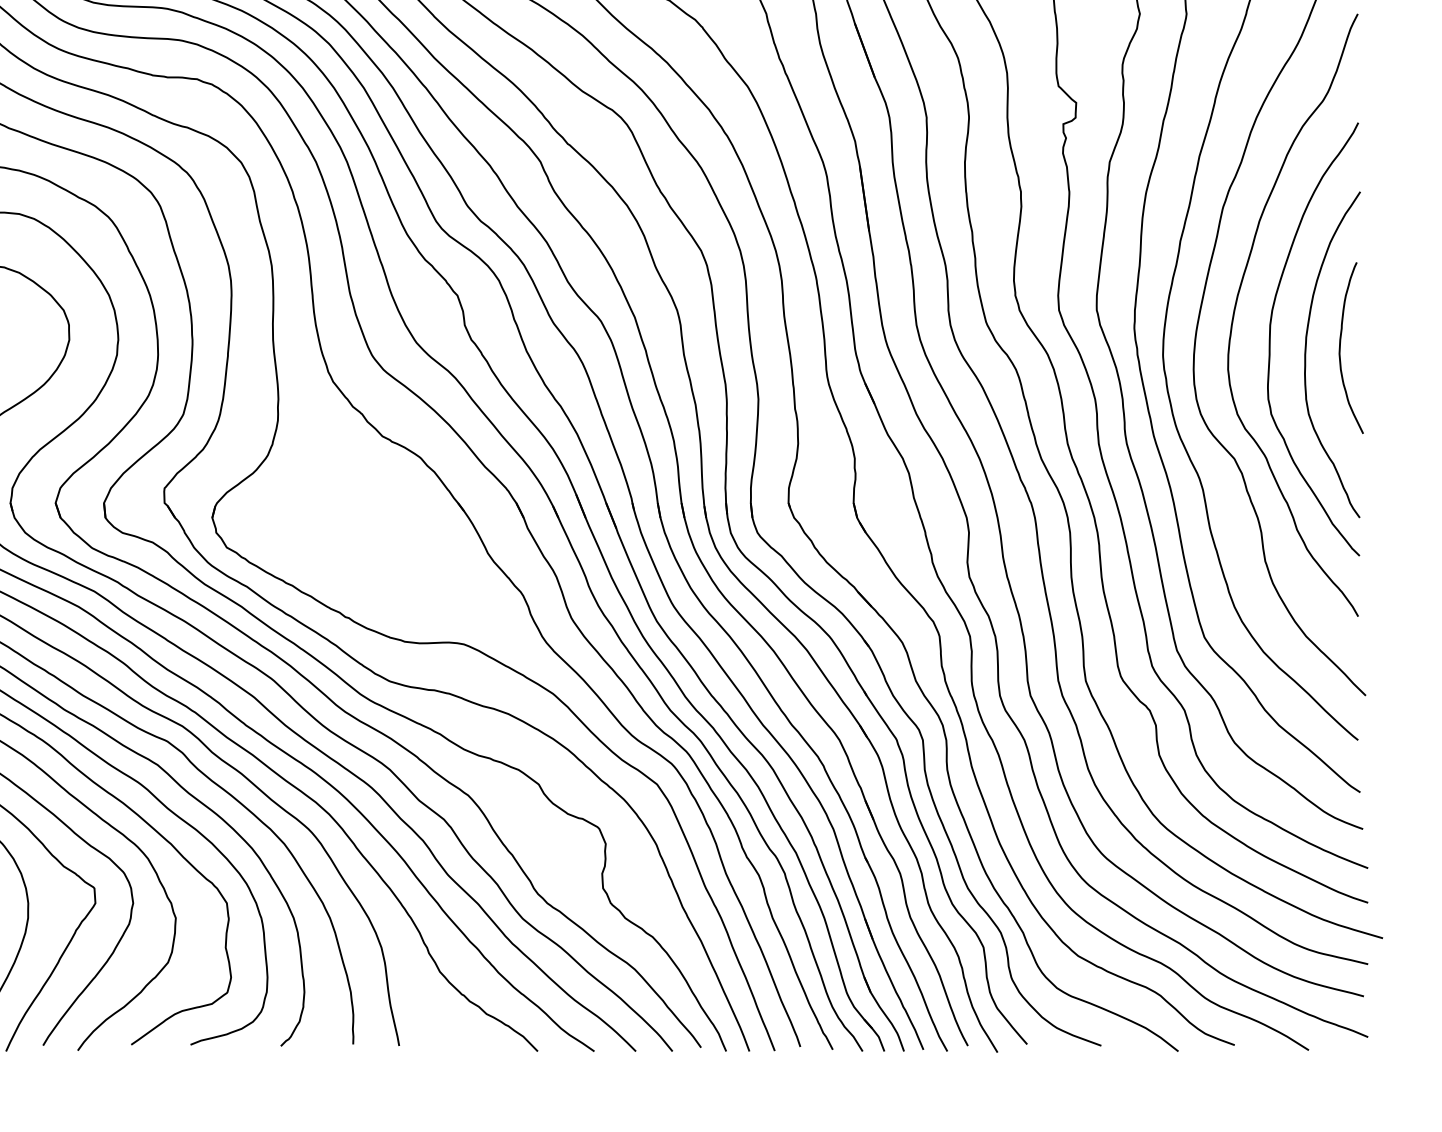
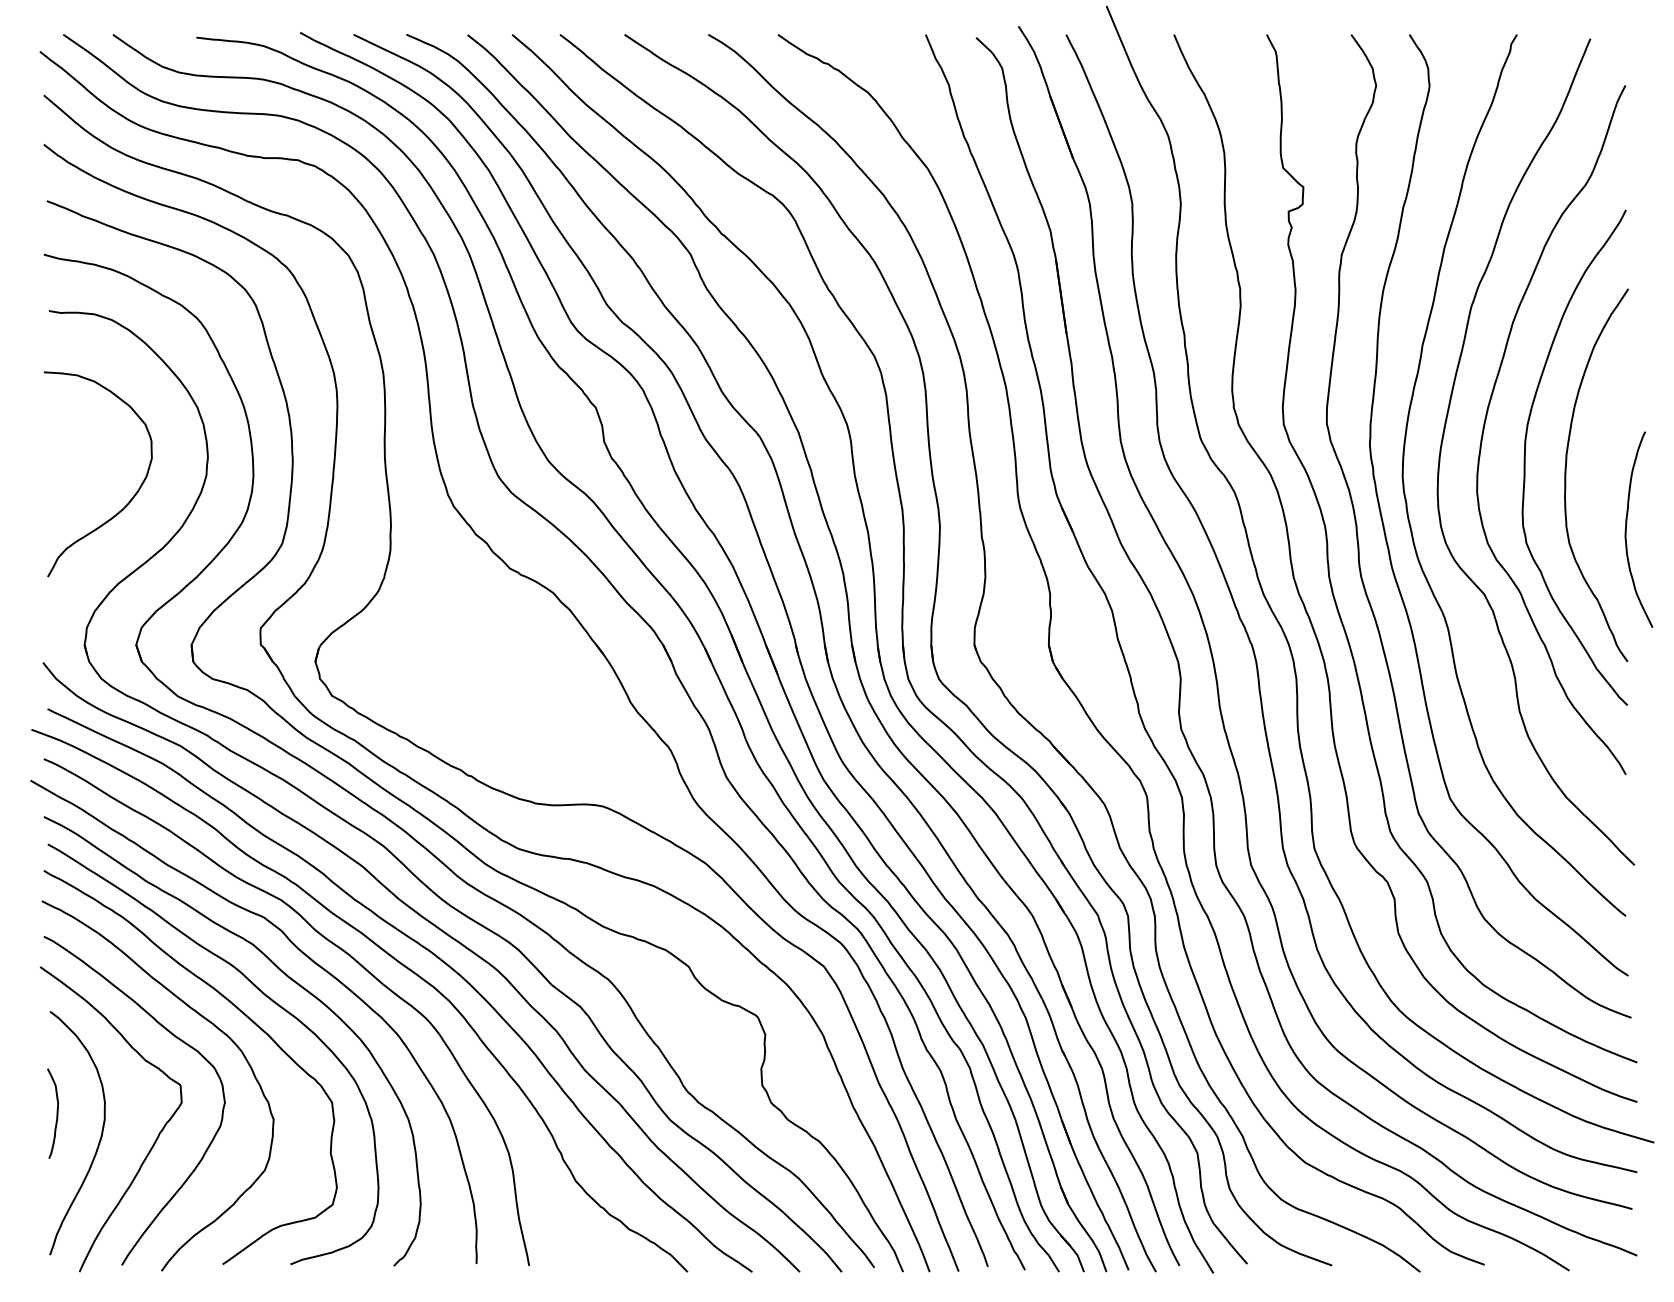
curve: (1340, 347) -> (1626, 529), moved

